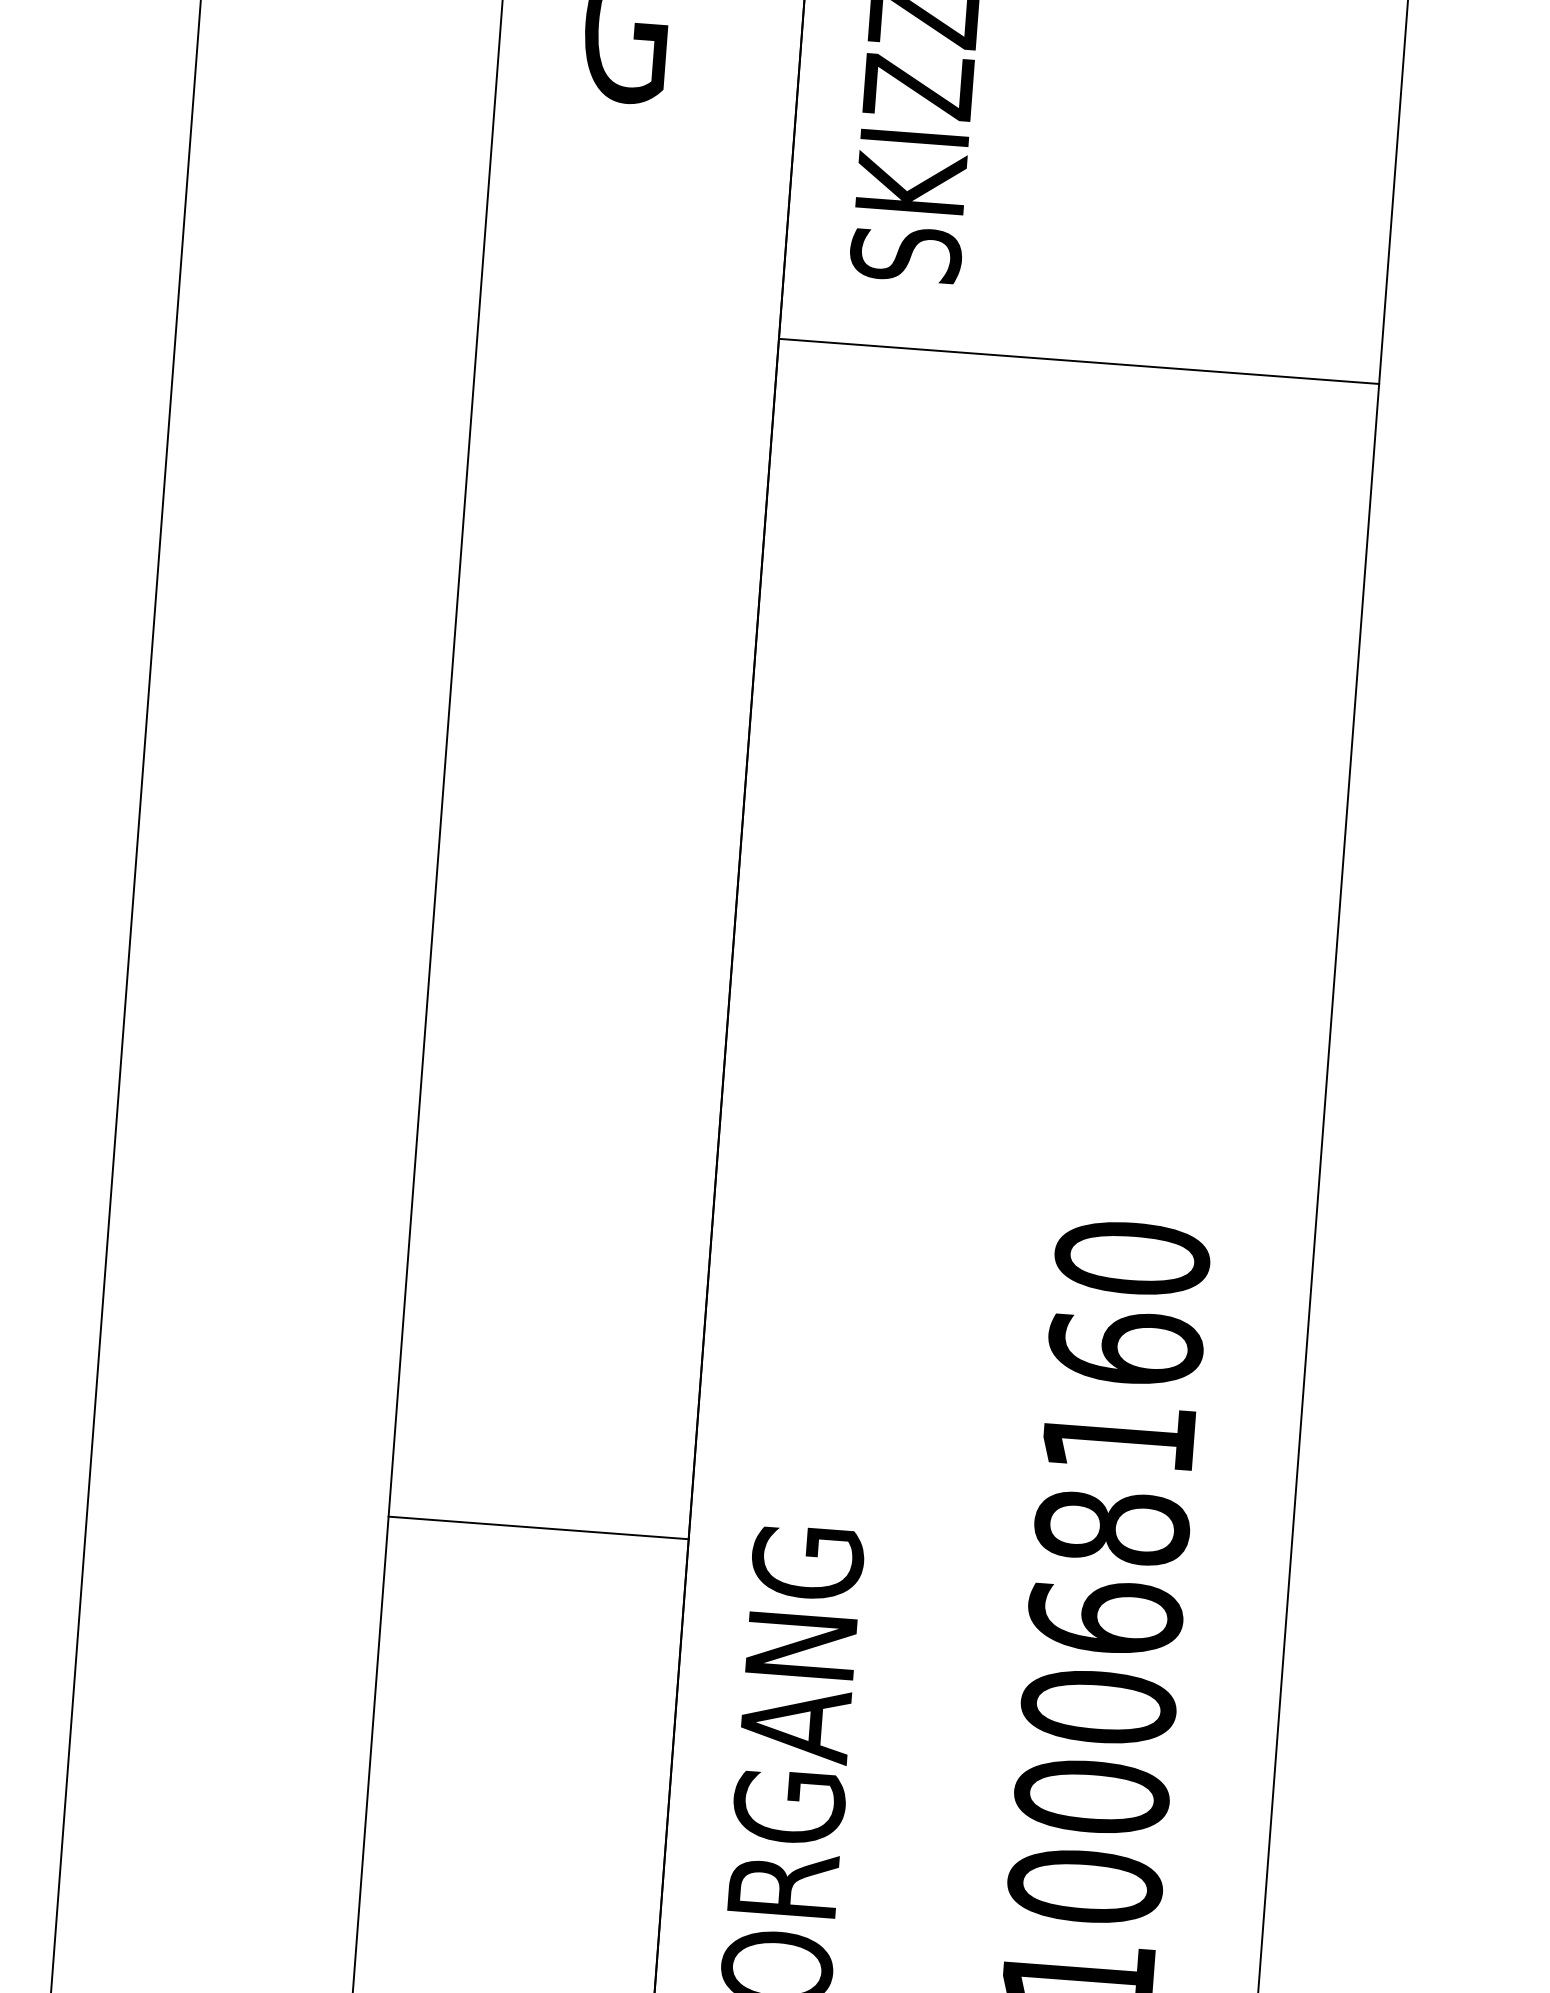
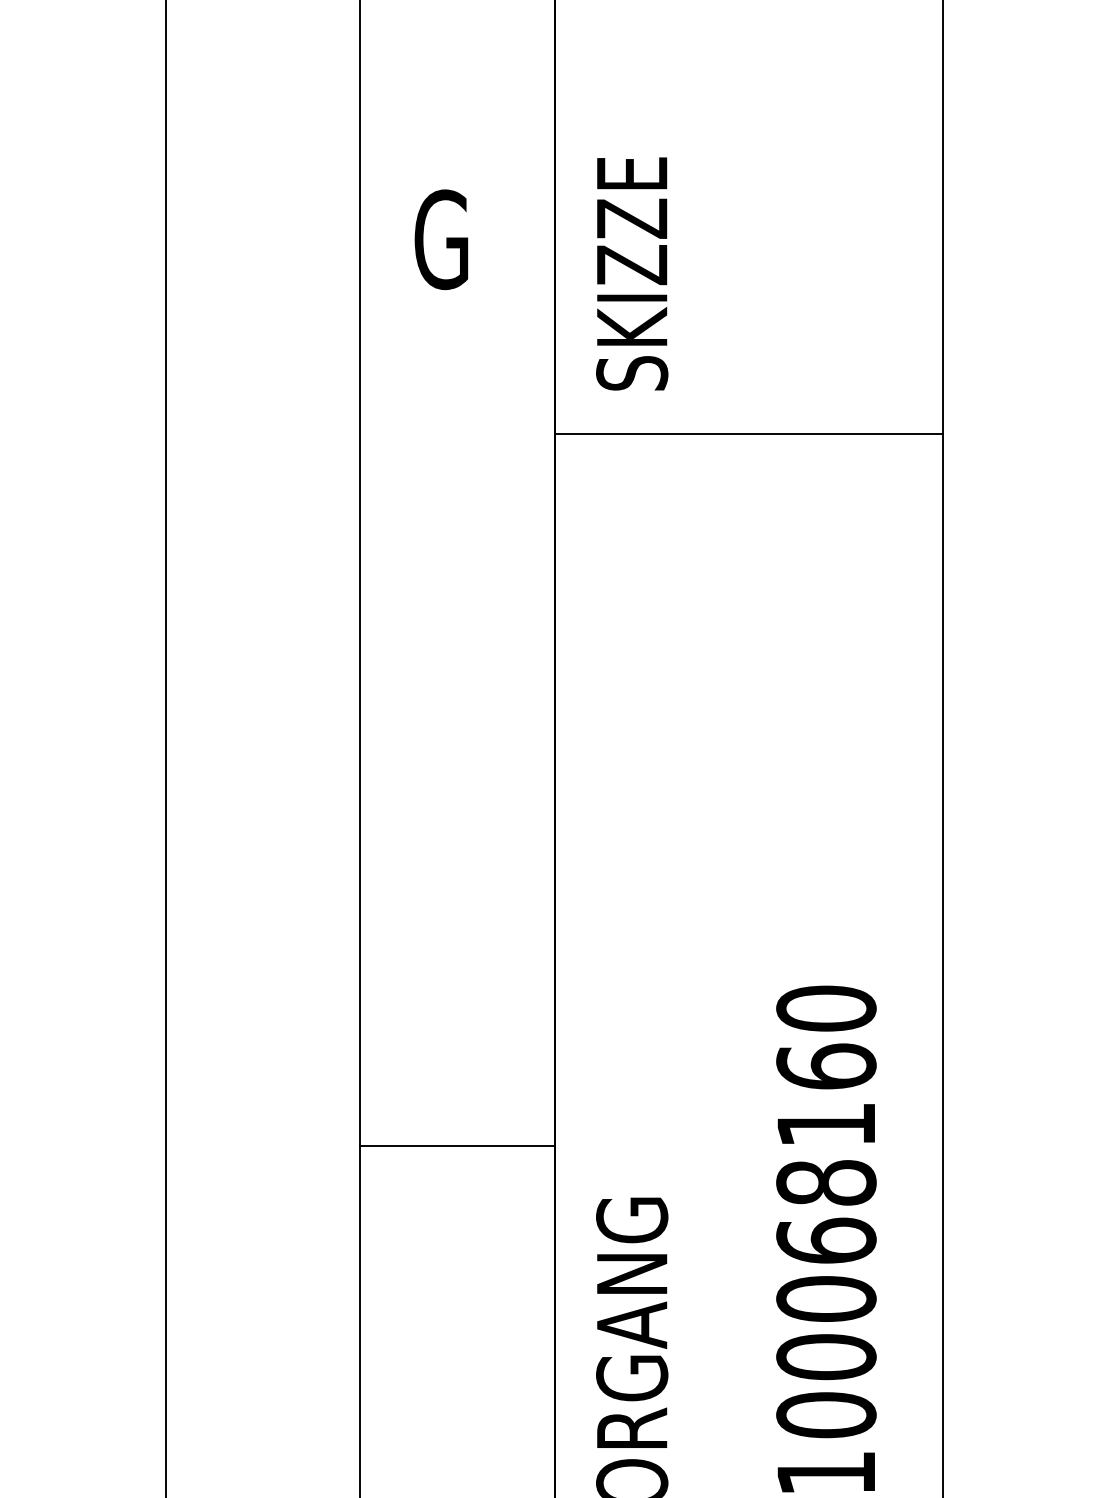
line: (538, 1527) -> (457, 1145), moved

